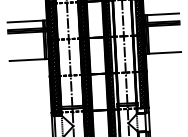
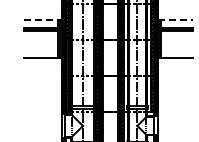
line: (161, 14) -> (175, 20), solid -> dashed
line: (27, 21) -> (43, 20), solid -> dashed

